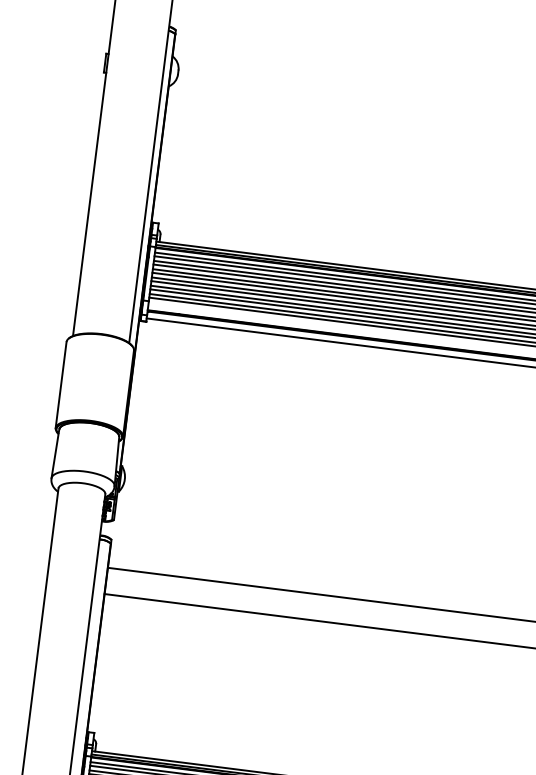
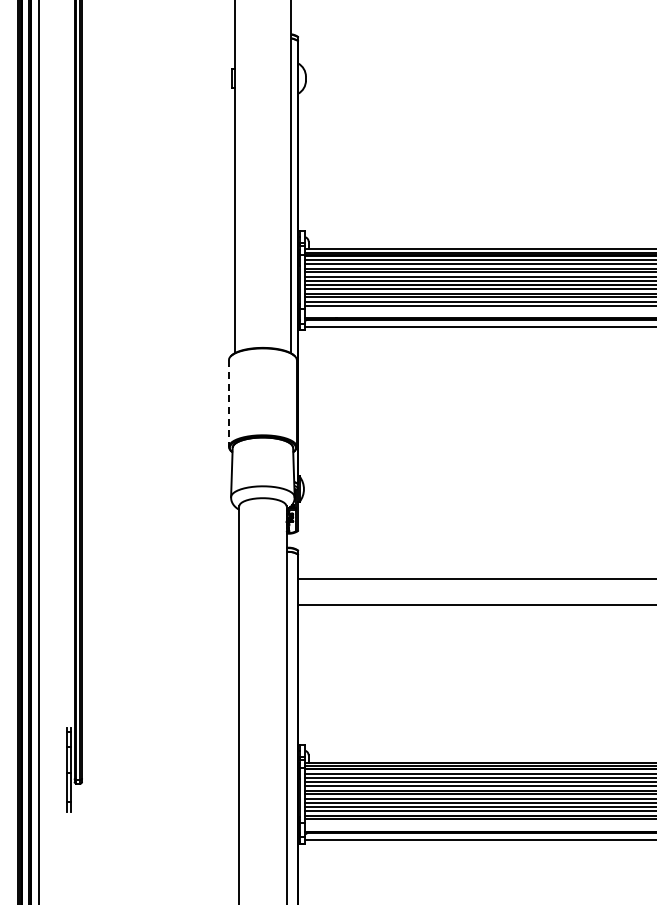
line: (60, 385) -> (228, 404), solid -> dashed

